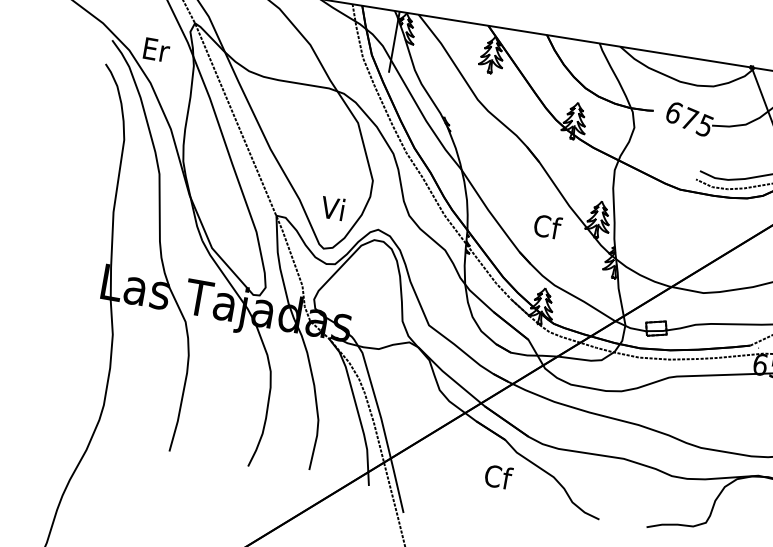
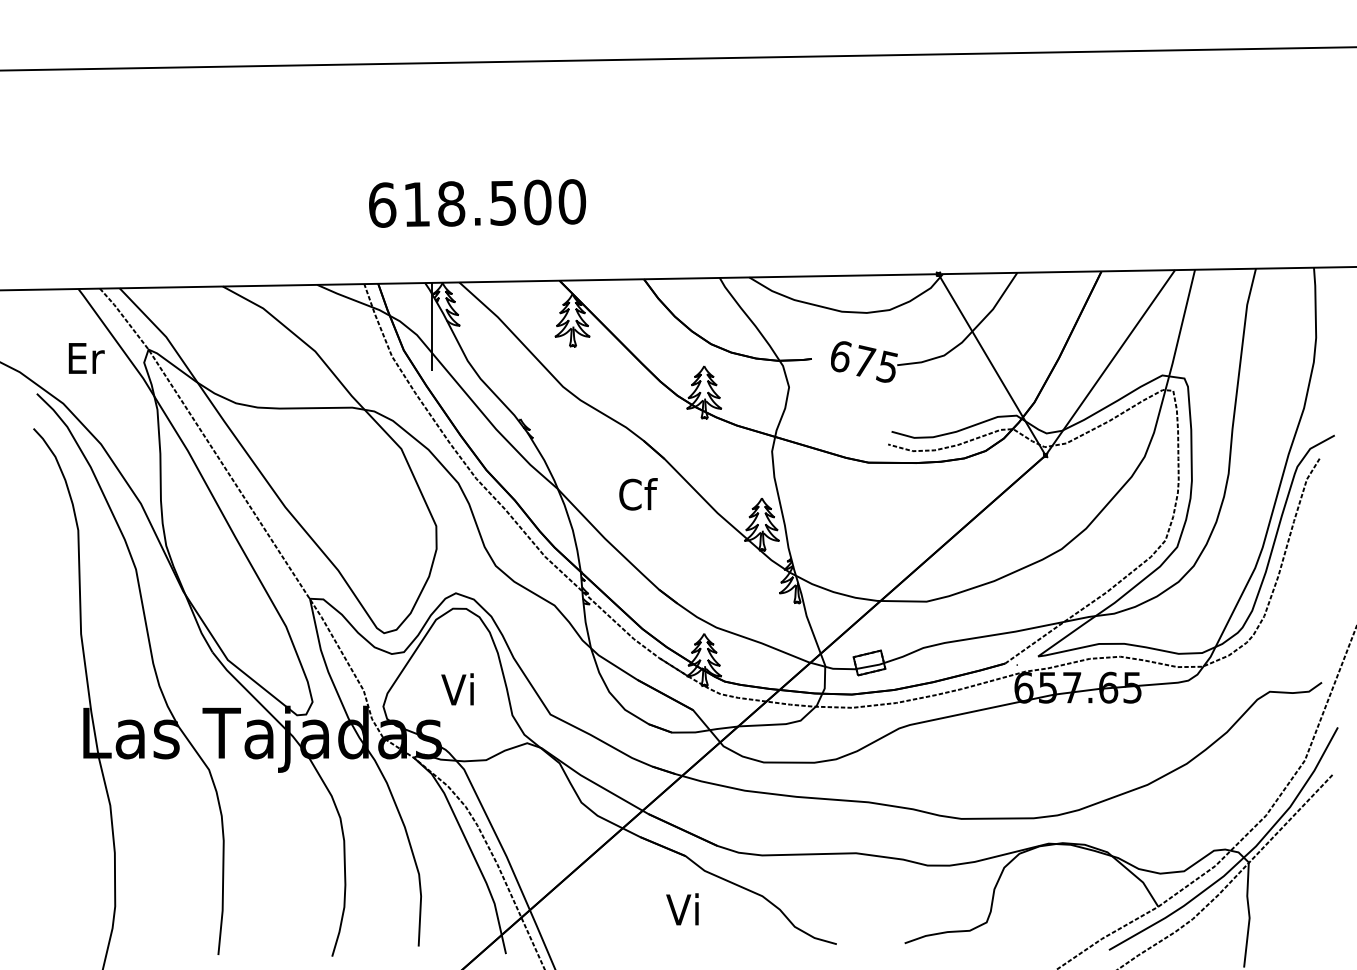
text: (156, 50) -> (86, 358), moved
text: (332, 208) -> (457, 689), moved
text: (547, 226) -> (638, 494), moved
text: (498, 476) -> (685, 909), Cf -> Vi

